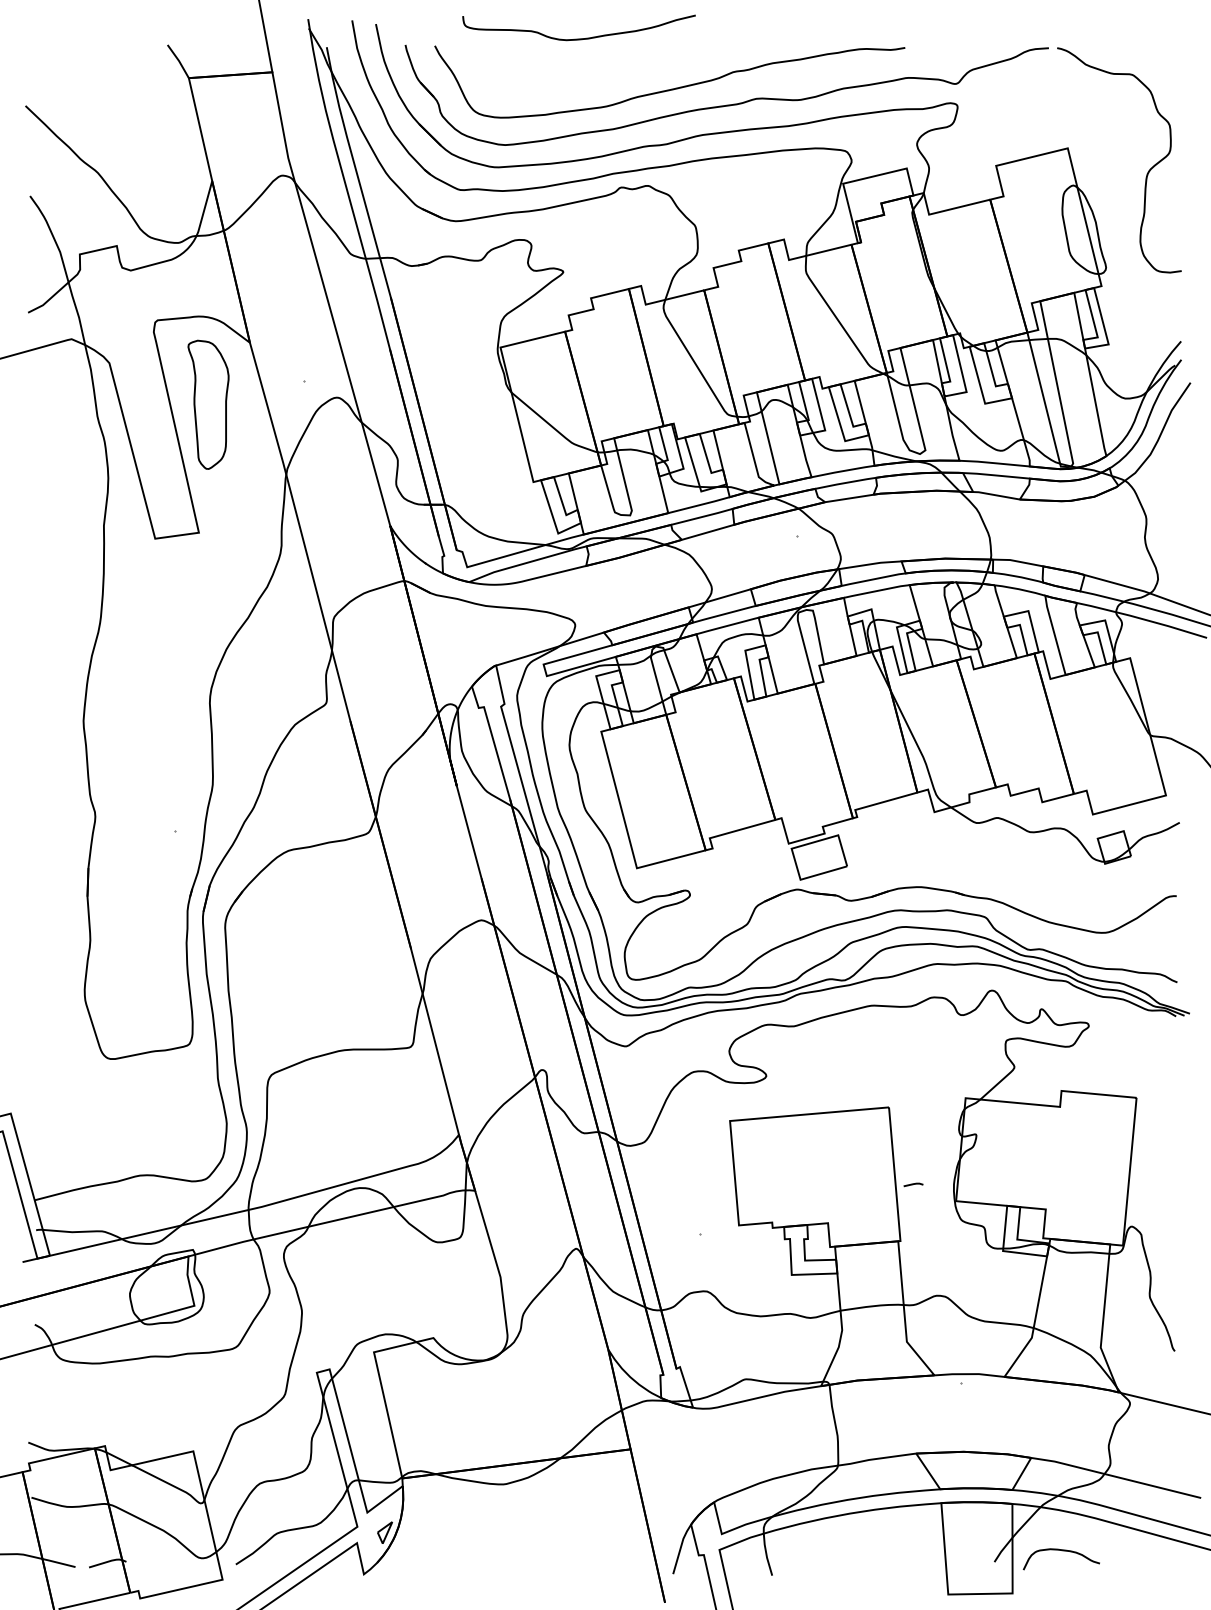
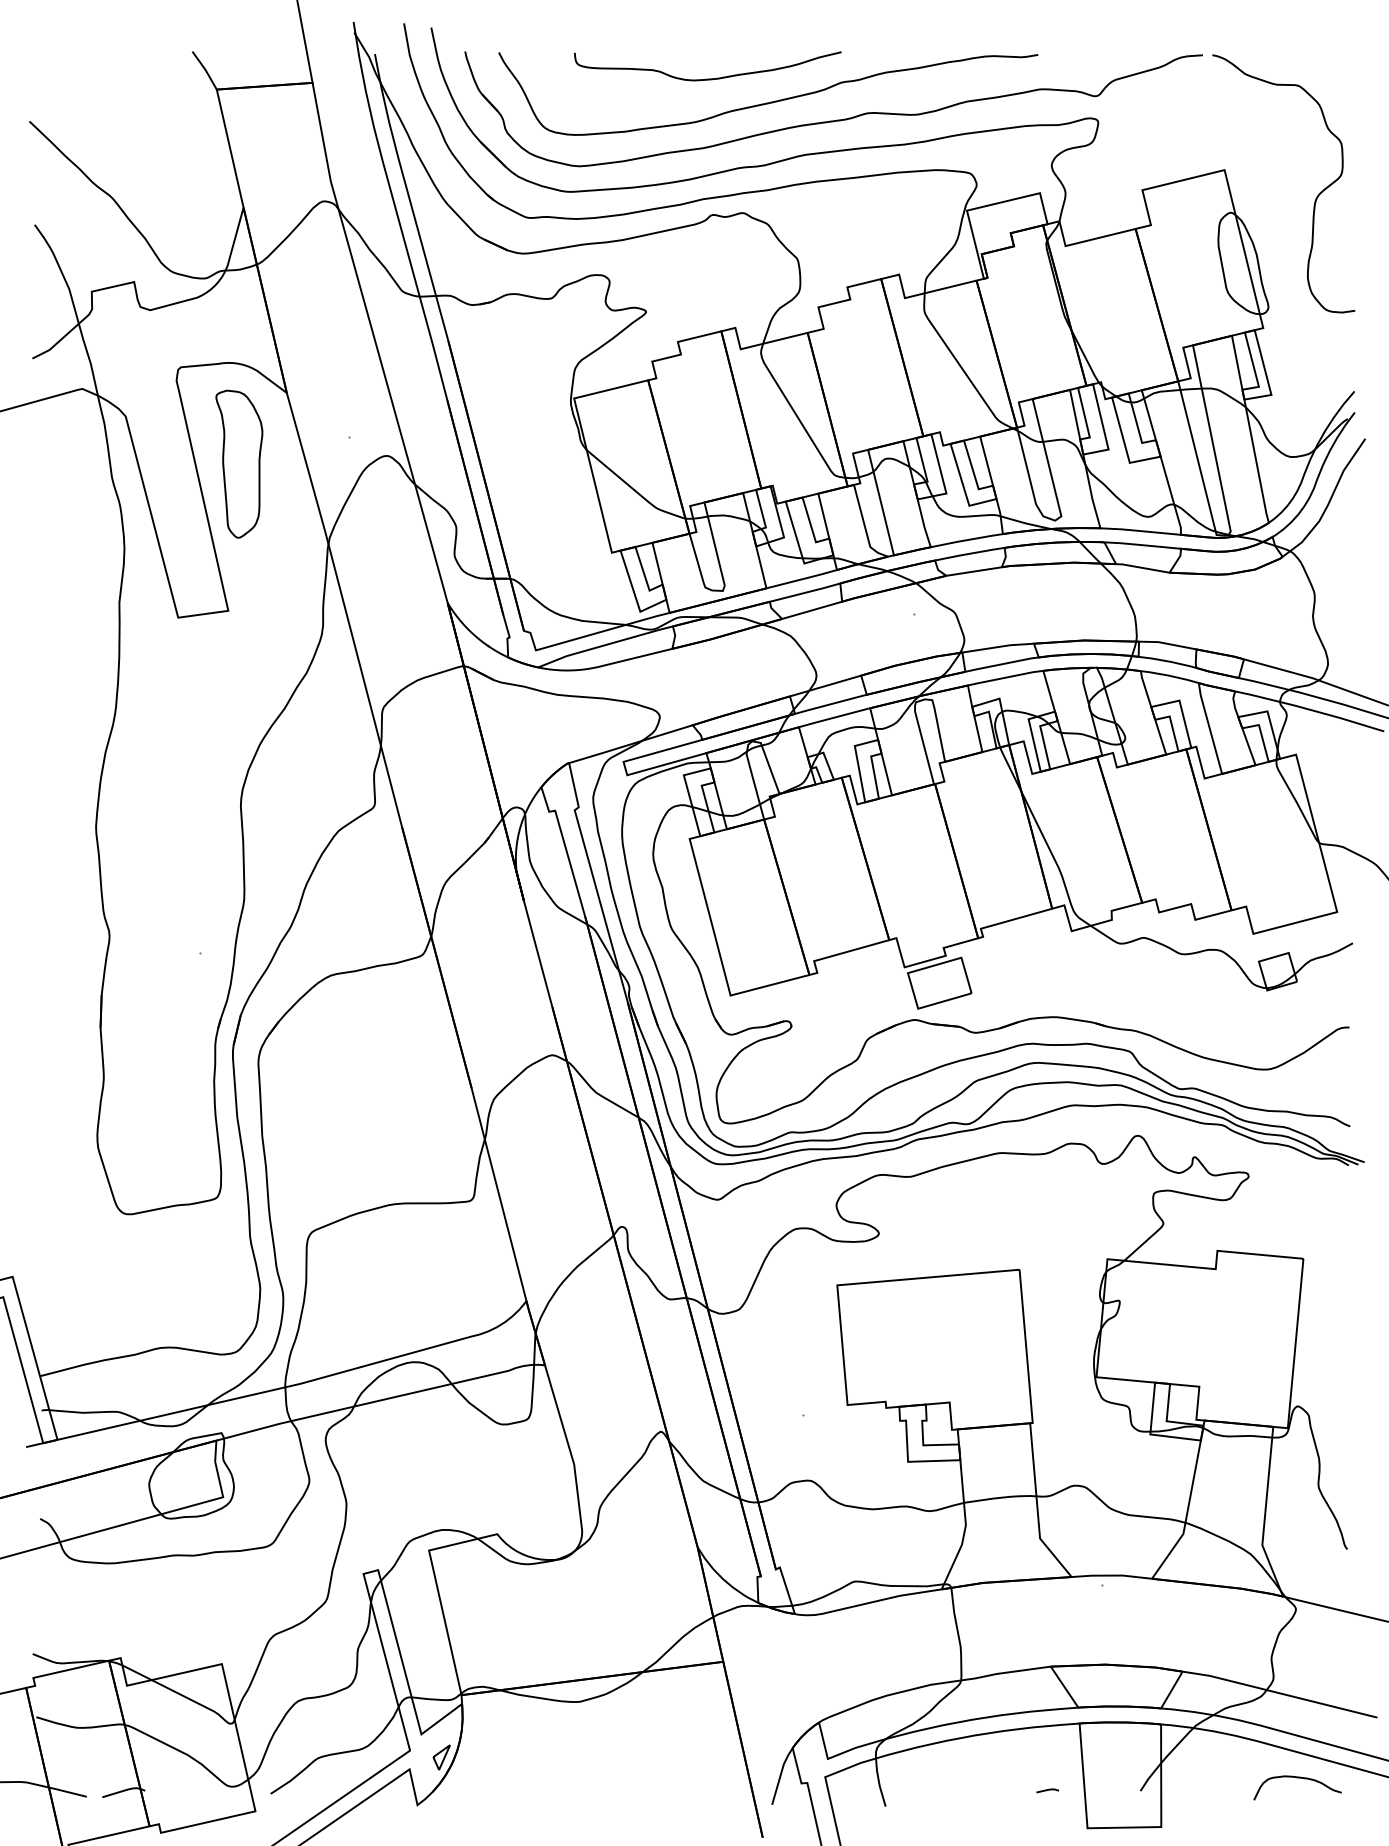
curve: (578, 38) -> (707, 78), moved
line: (913, 1184) -> (1047, 1790), moved
curve: (1062, 1551) -> (1298, 1778), moved

